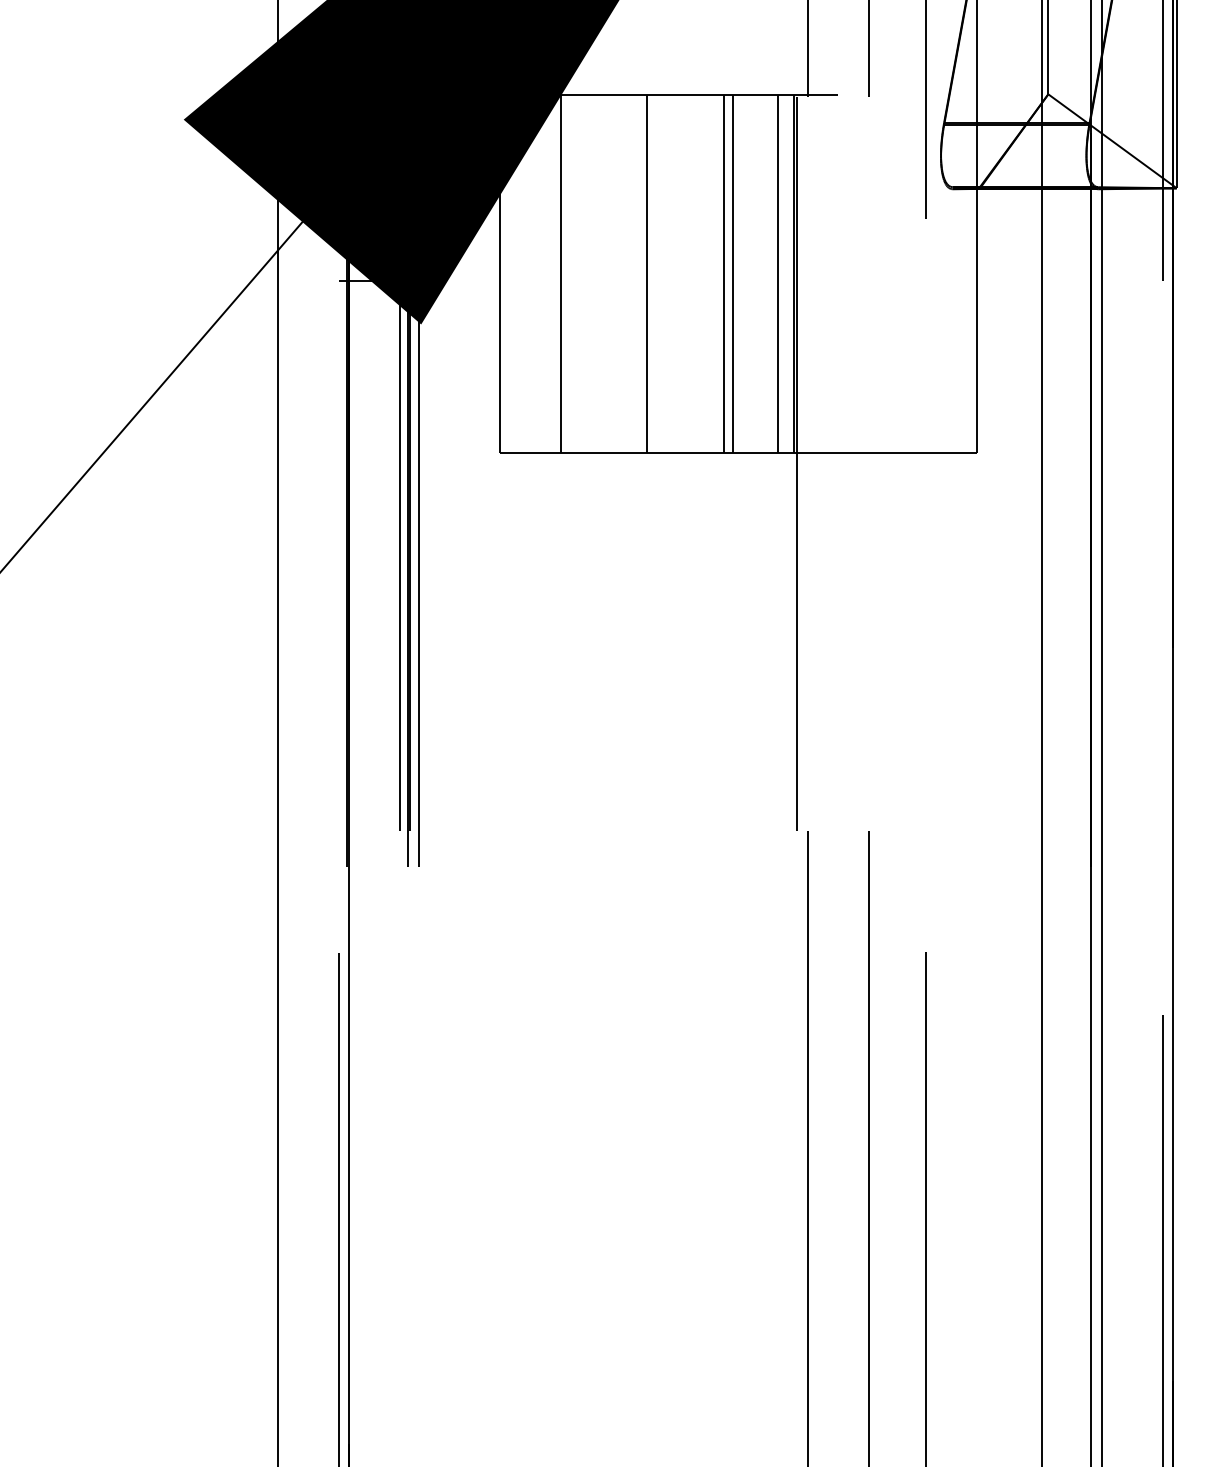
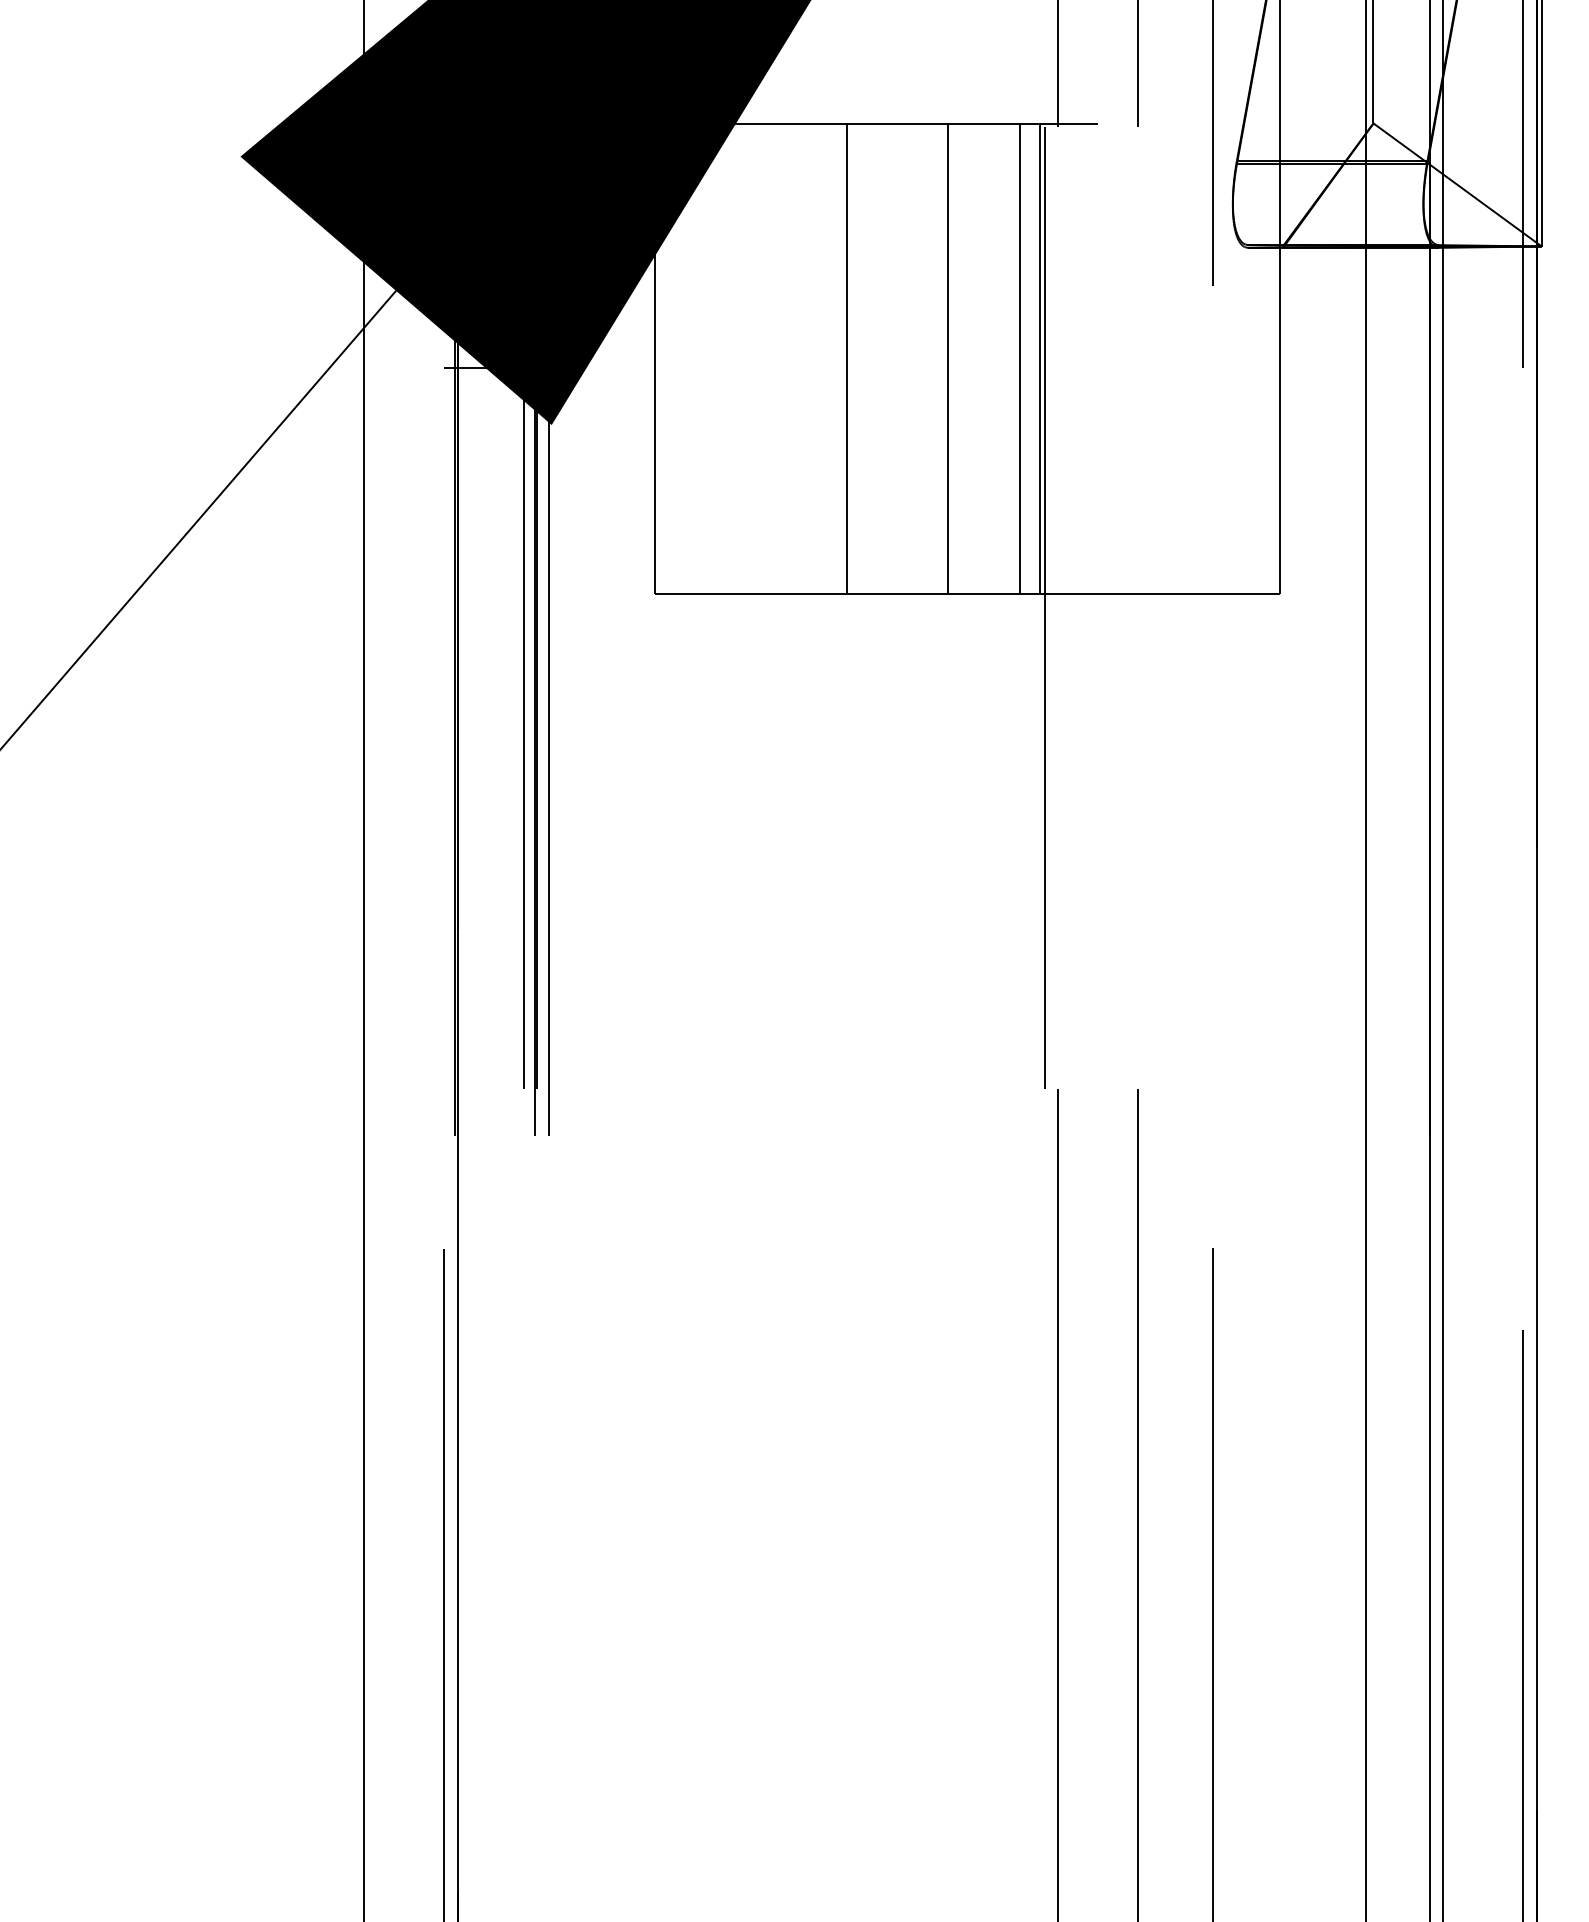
line: (561, 273) -> (735, 358), removed
line: (732, 273) -> (959, 358), removed

